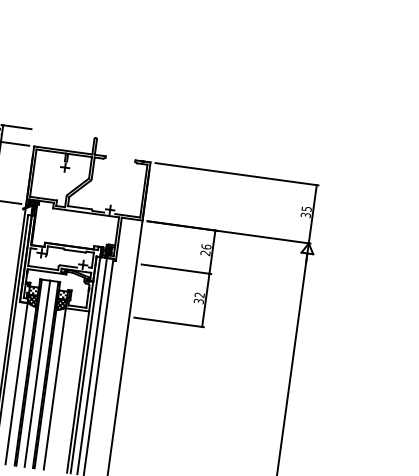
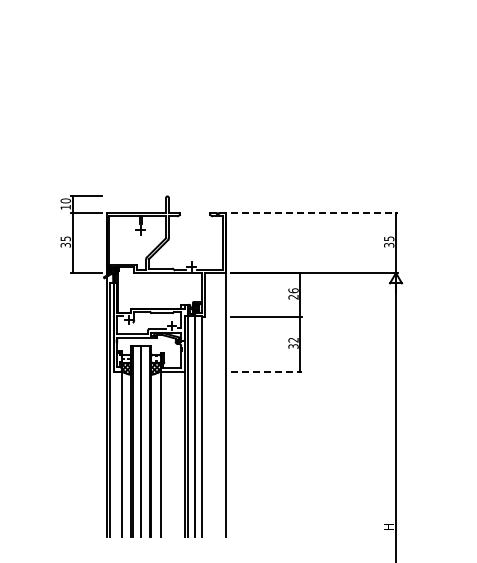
line: (237, 174) -> (314, 213), solid -> dashed
line: (169, 322) -> (266, 371), solid -> dashed

